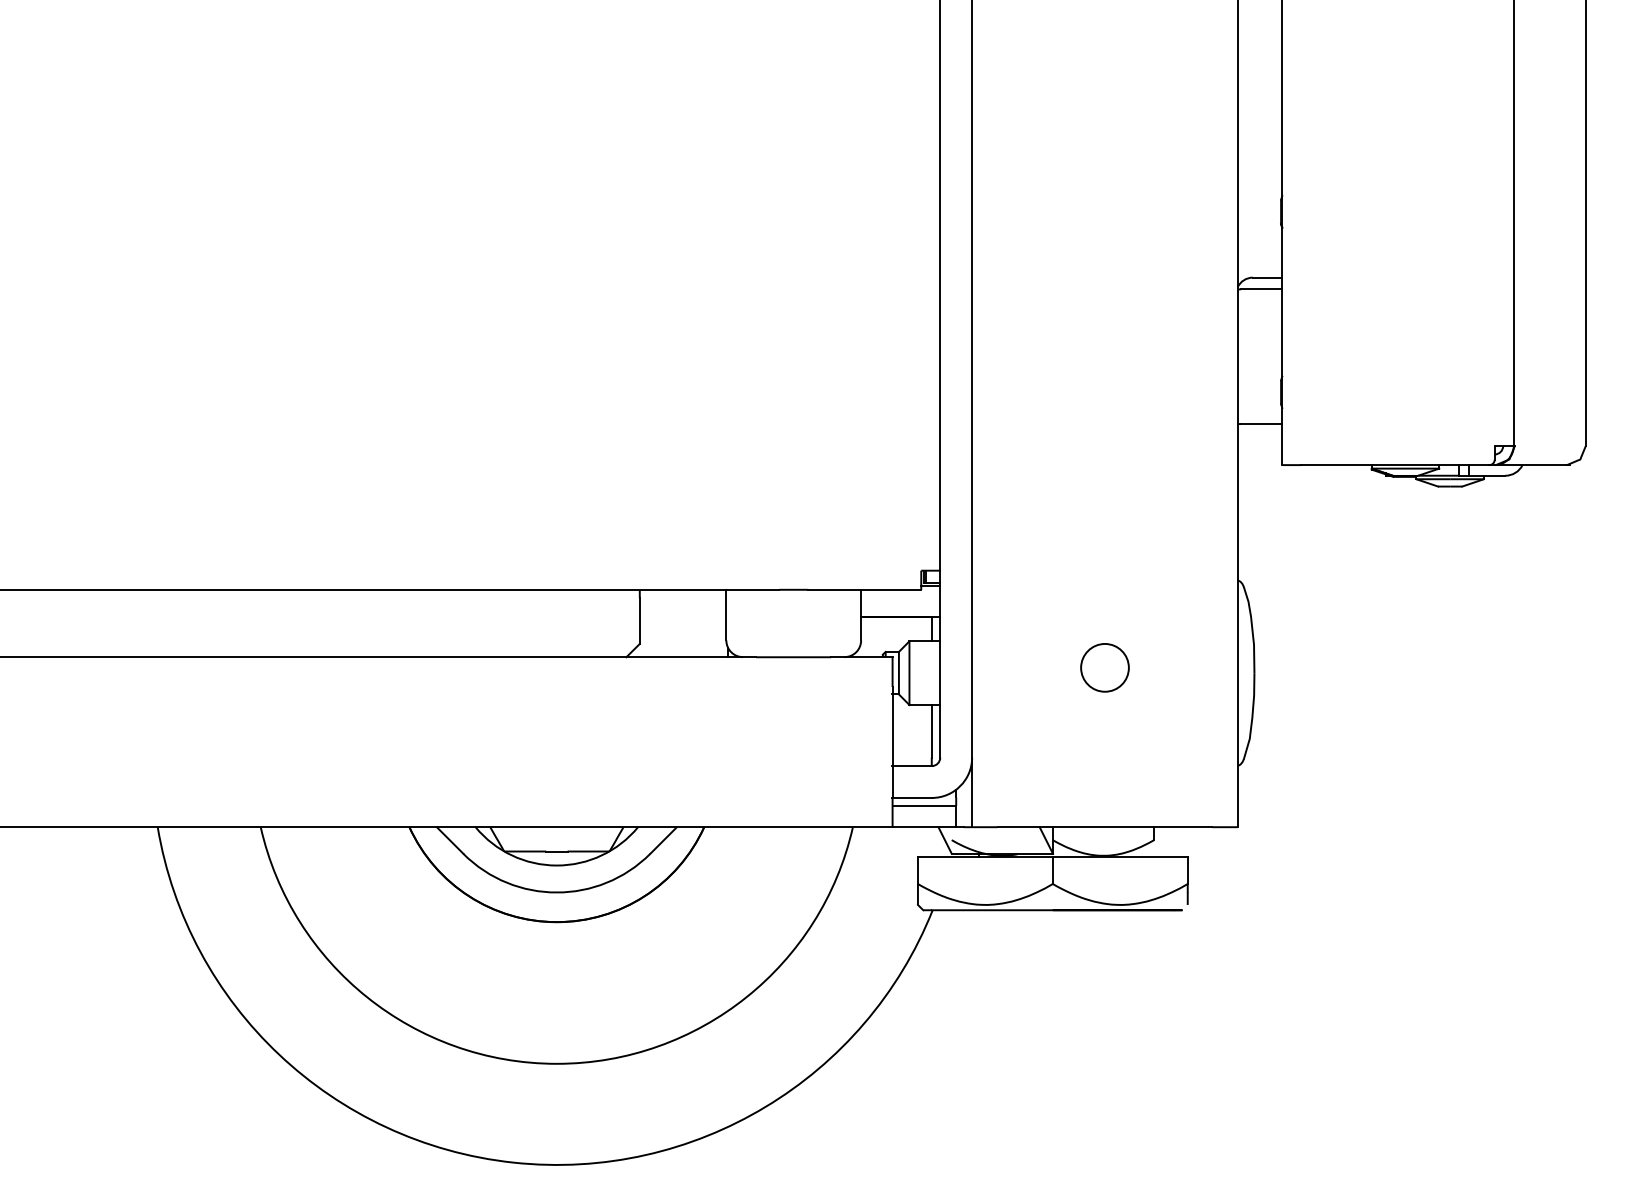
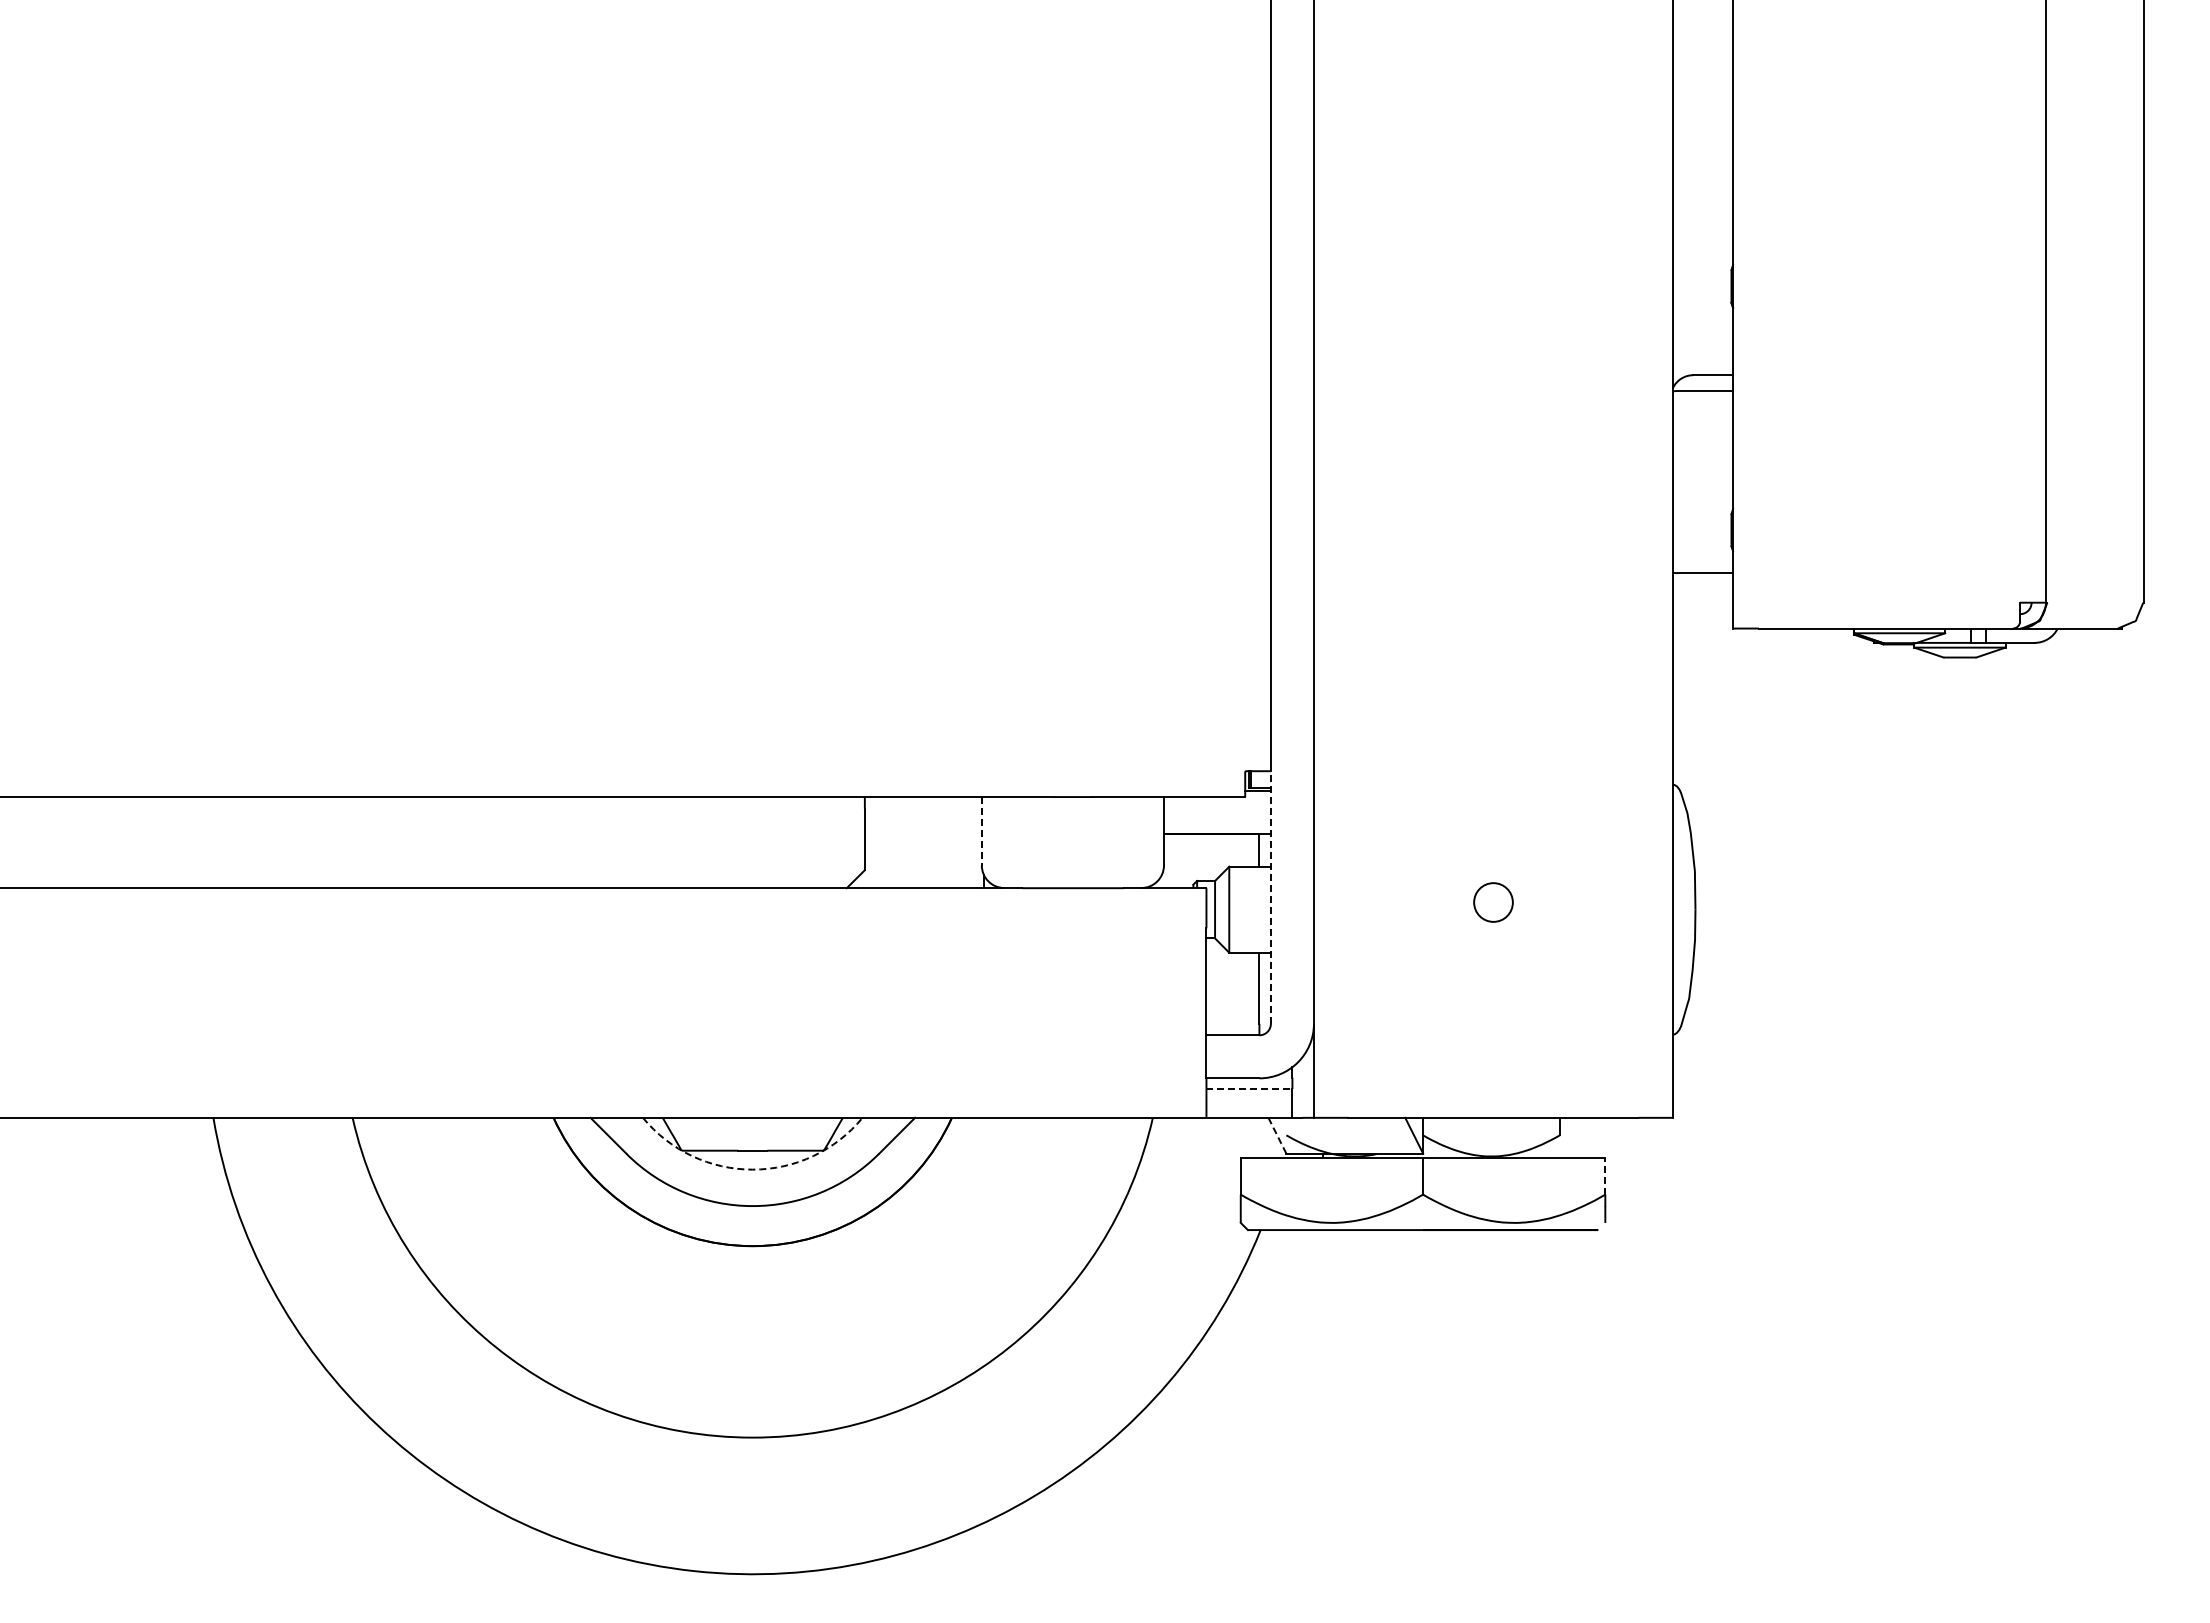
line: (726, 615) -> (981, 831), solid -> dashed
line: (939, 664) -> (1270, 897), solid -> dashed
circle: (1104, 667) -> (1493, 902), size x0.6
line: (924, 806) -> (1249, 1089), solid -> dashed
line: (945, 841) -> (1277, 1136), solid -> dashed
arc: (556, 865) -> (752, 1169), solid -> dashed
line: (1187, 869) -> (1605, 1175), solid -> dashed

